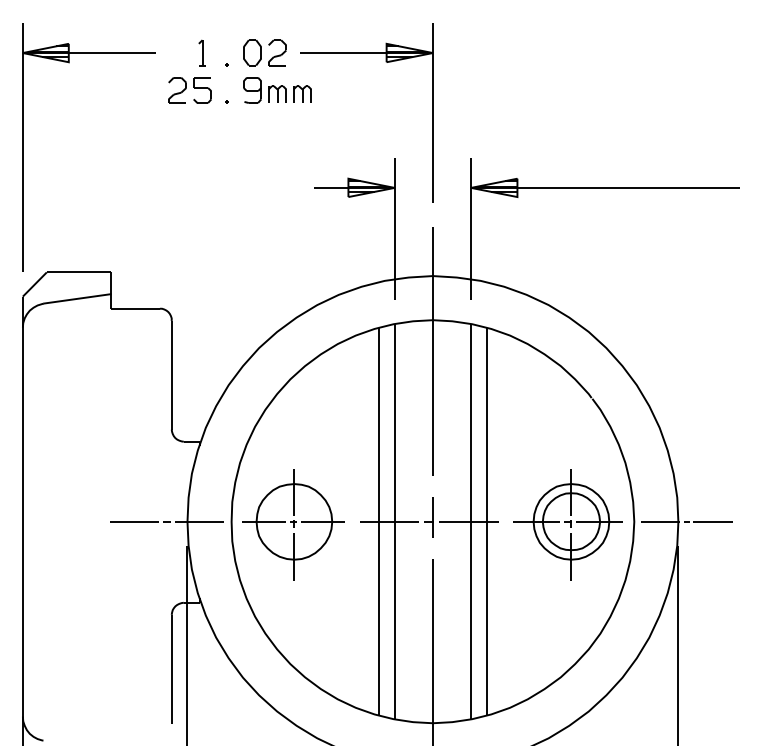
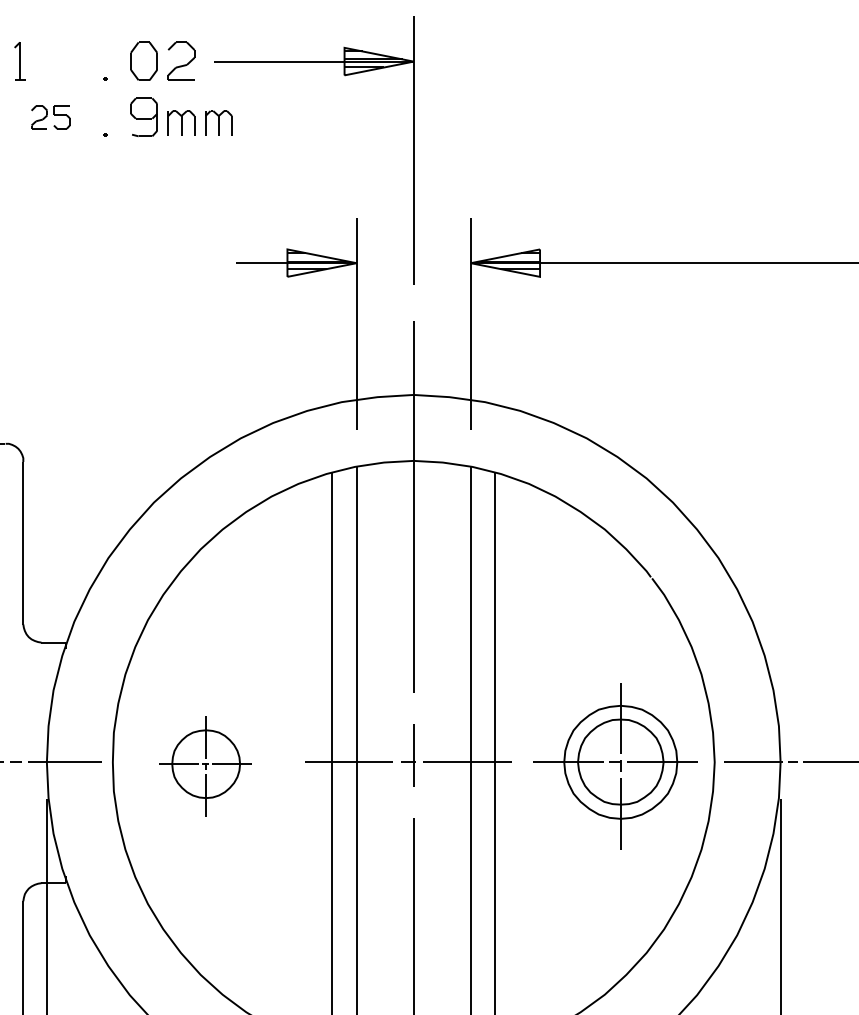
part: (201, 52) -> (18, 60), moved
part: (189, 90) -> (49, 117), size x0.6
part: (293, 524) -> (205, 766), size x0.6

